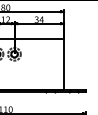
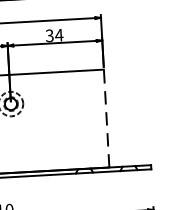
line: (64, 64) -> (107, 118), solid -> dashed

